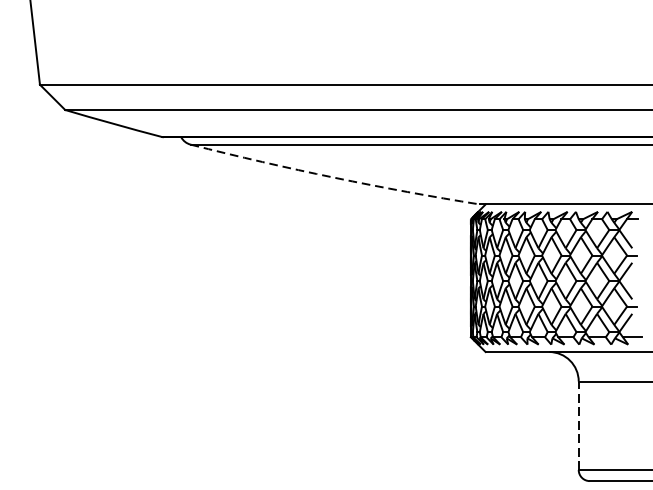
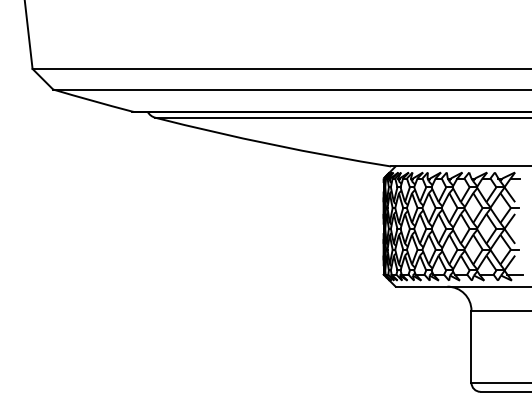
arc: (334, 177) -> (272, 144), dashed -> solid
line: (578, 425) -> (471, 346), dashed -> solid

